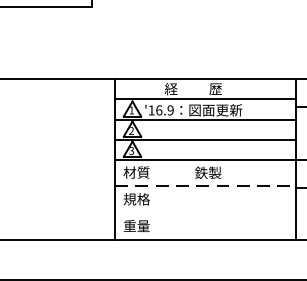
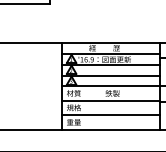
line: (206, 185) -> (111, 100), dashed -> solid
line: (204, 213) -> (110, 115), added

